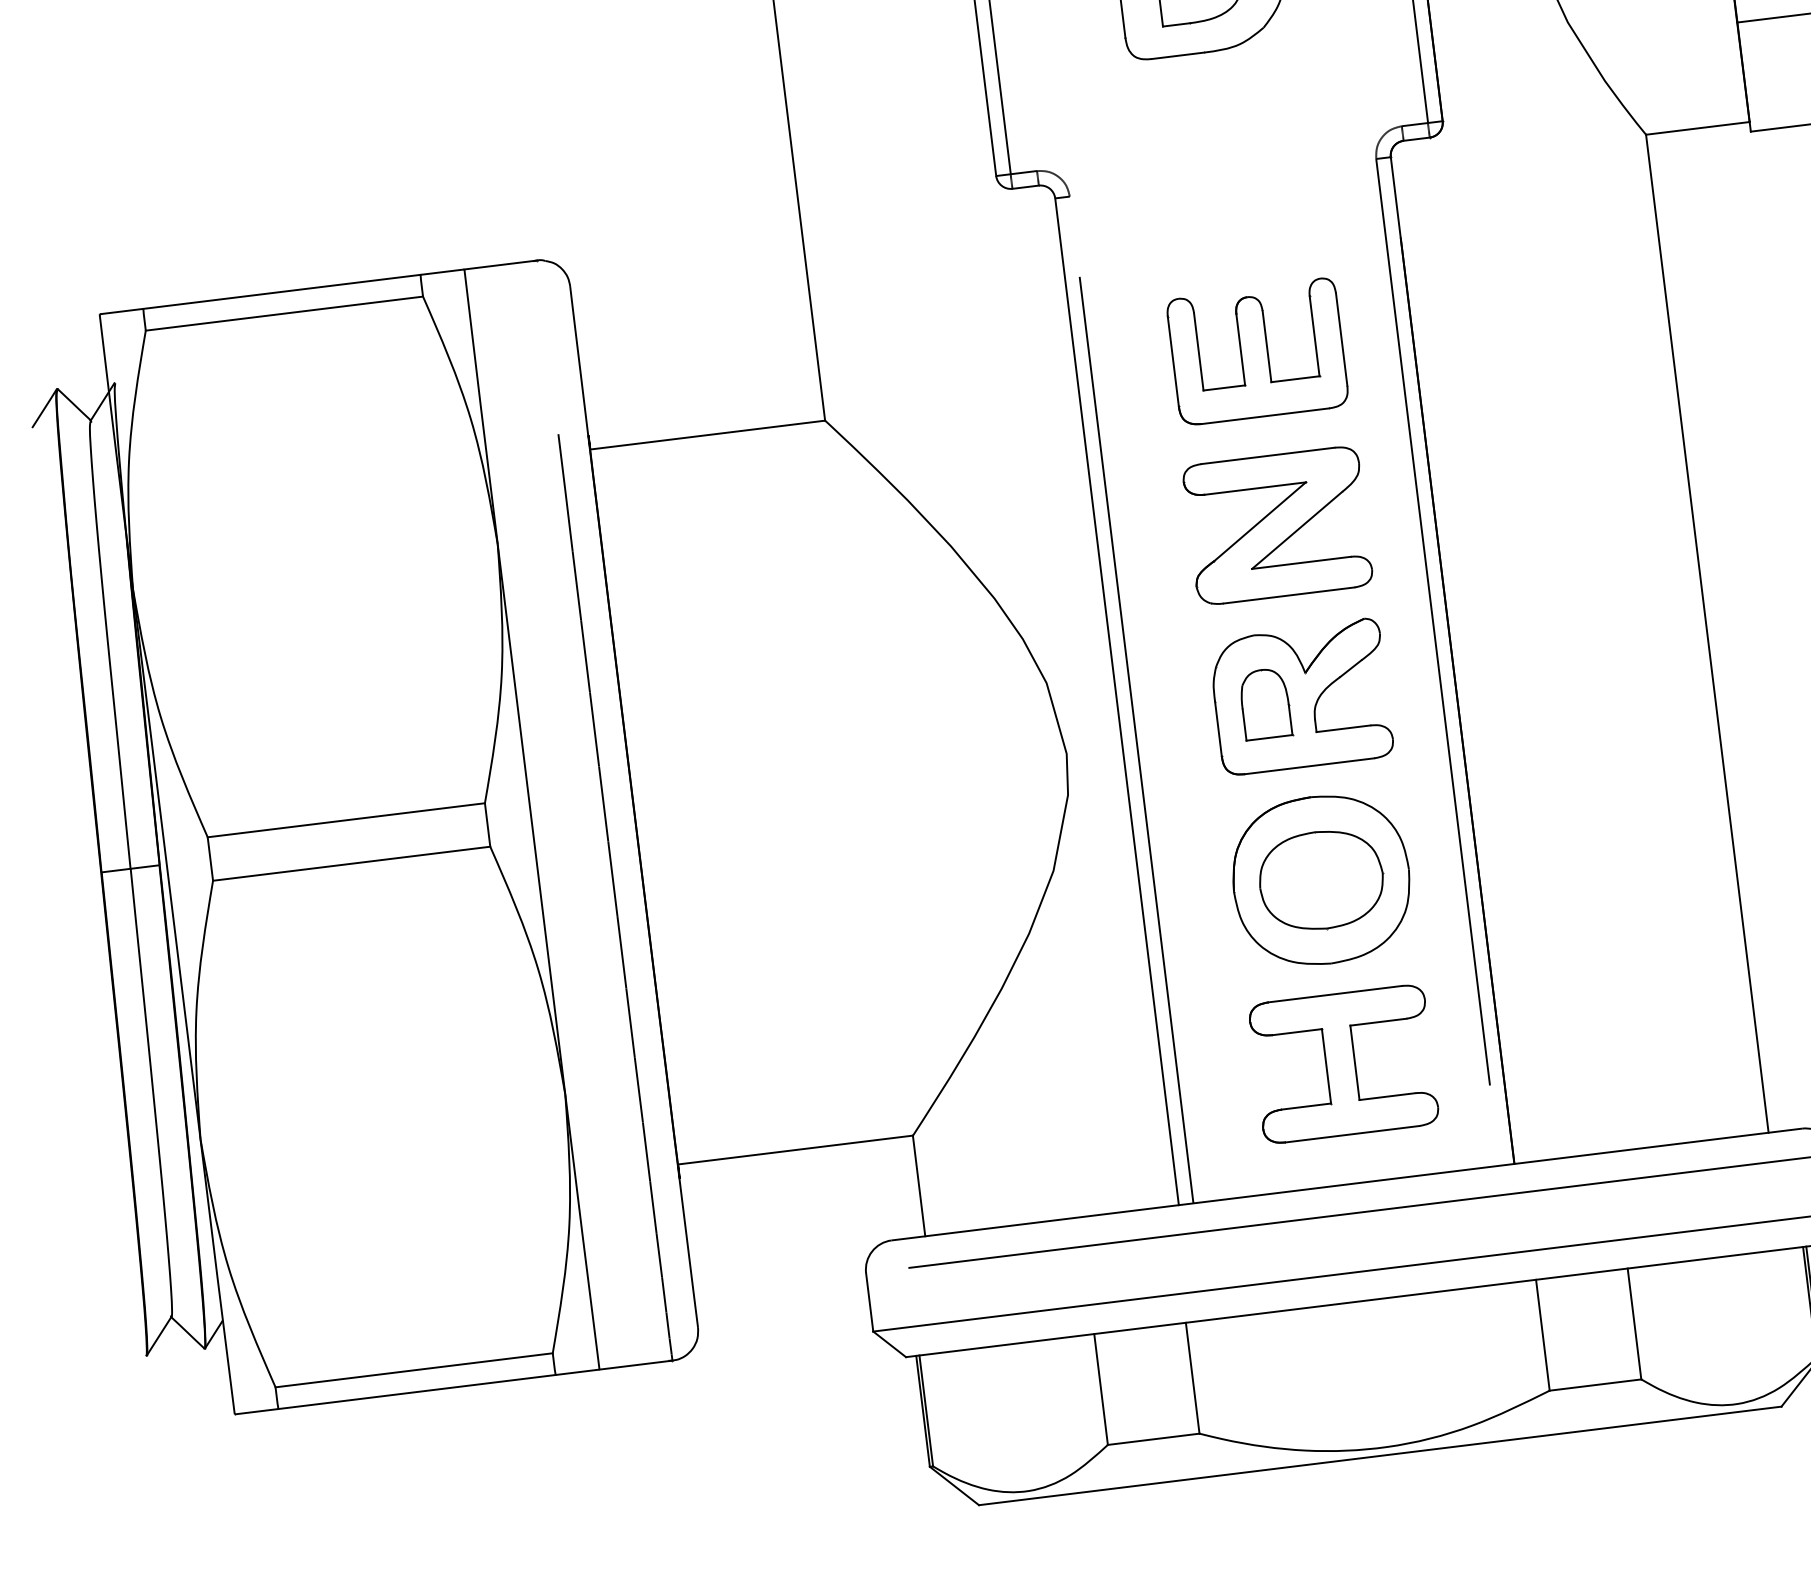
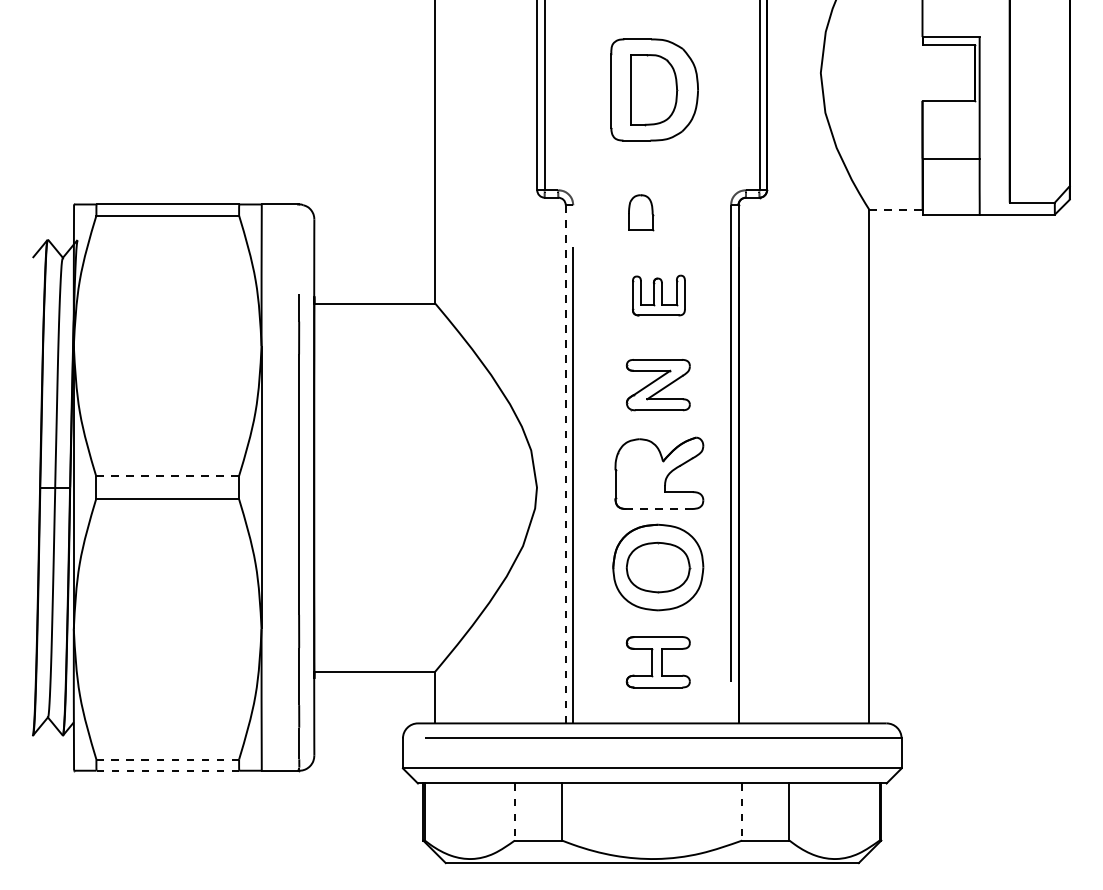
line: (1696, 128) -> (895, 209), solid -> dashed
part: (1256, 351) -> (658, 295), size x0.6
part: (1278, 524) -> (658, 384), size x0.7
line: (1116, 702) -> (565, 464), solid -> dashed
part: (1266, 703) -> (641, 212), moved
line: (1307, 767) -> (658, 509), solid -> dashed
line: (346, 820) -> (167, 476), solid -> dashed
part: (1344, 1064) -> (658, 662), size x0.7
line: (1543, 1336) -> (742, 812), solid -> dashed
line: (413, 1370) -> (167, 759), solid -> dashed
line: (1100, 1390) -> (514, 812), solid -> dashed
line: (418, 1391) -> (168, 770), solid -> dashed

